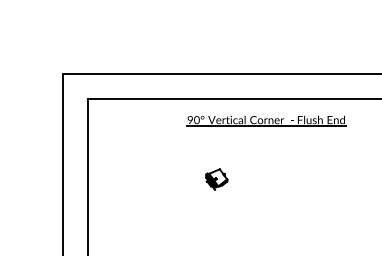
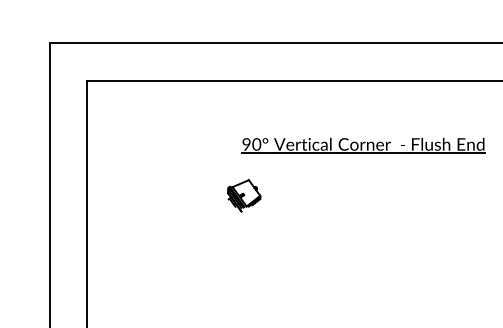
part: (266, 120) -> (363, 145), moved
part: (216, 179) -> (243, 195), moved

